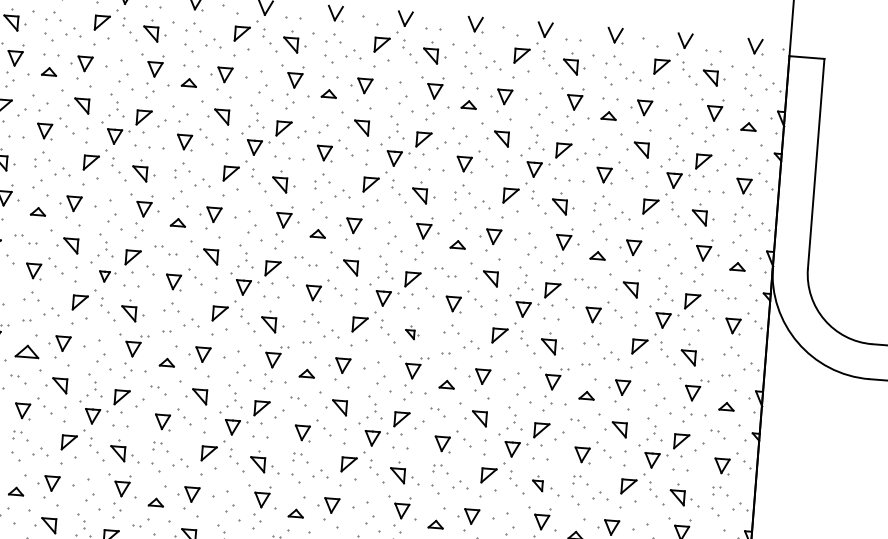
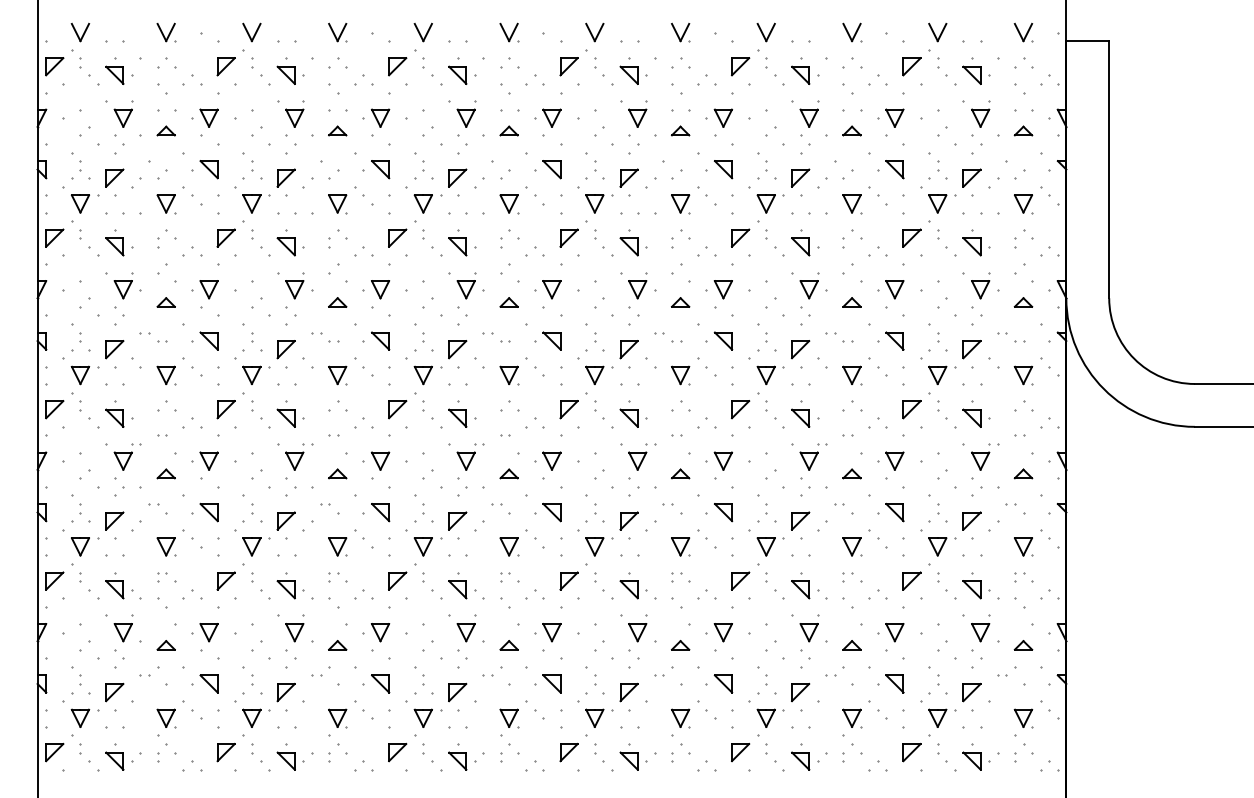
part: (107, 276) -> (256, 374), size x1.43
part: (412, 332) -> (633, 413), size x1.67
part: (26, 351) -> (165, 473), size x0.62
part: (537, 483) -> (800, 585), size x1.43

